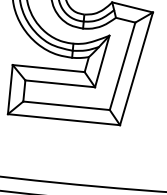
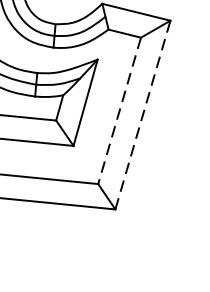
line: (122, 66) -> (119, 111), solid -> dashed
line: (136, 68) -> (142, 114), solid -> dashed

